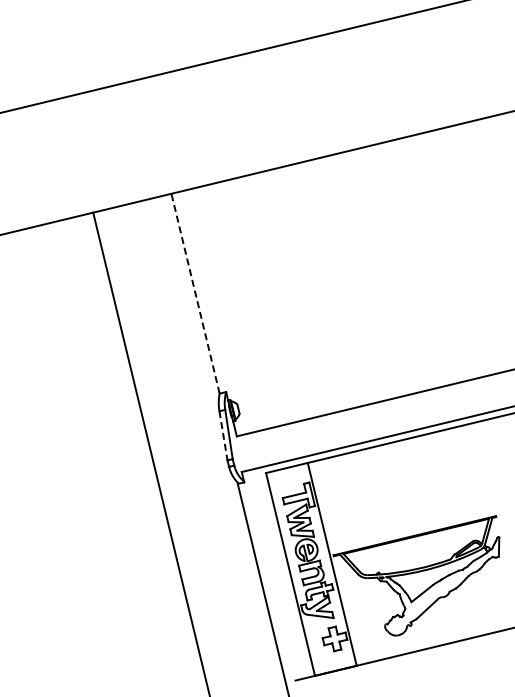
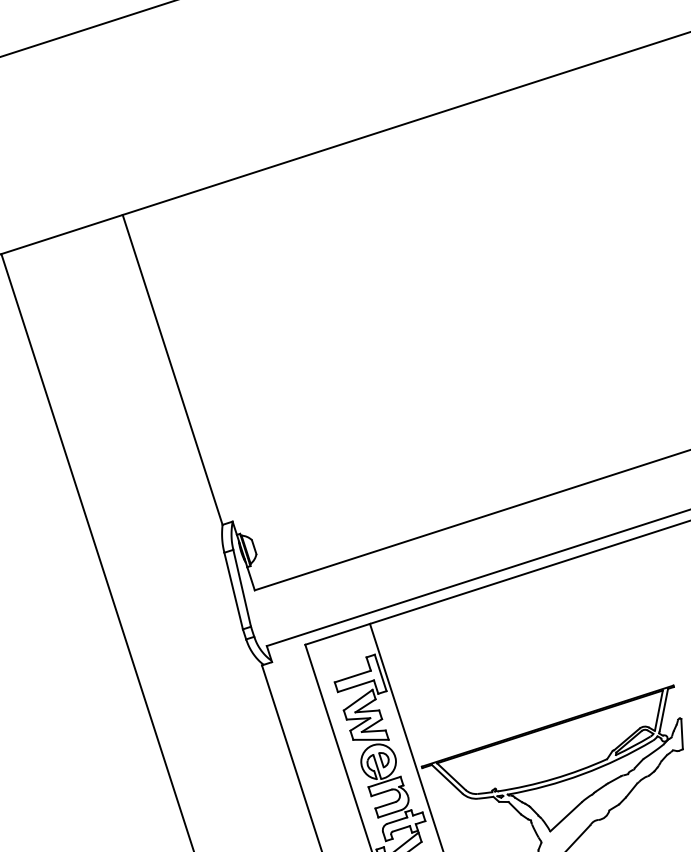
line: (195, 293) -> (172, 369), dashed -> solid
line: (223, 435) -> (233, 590), dashed -> solid

